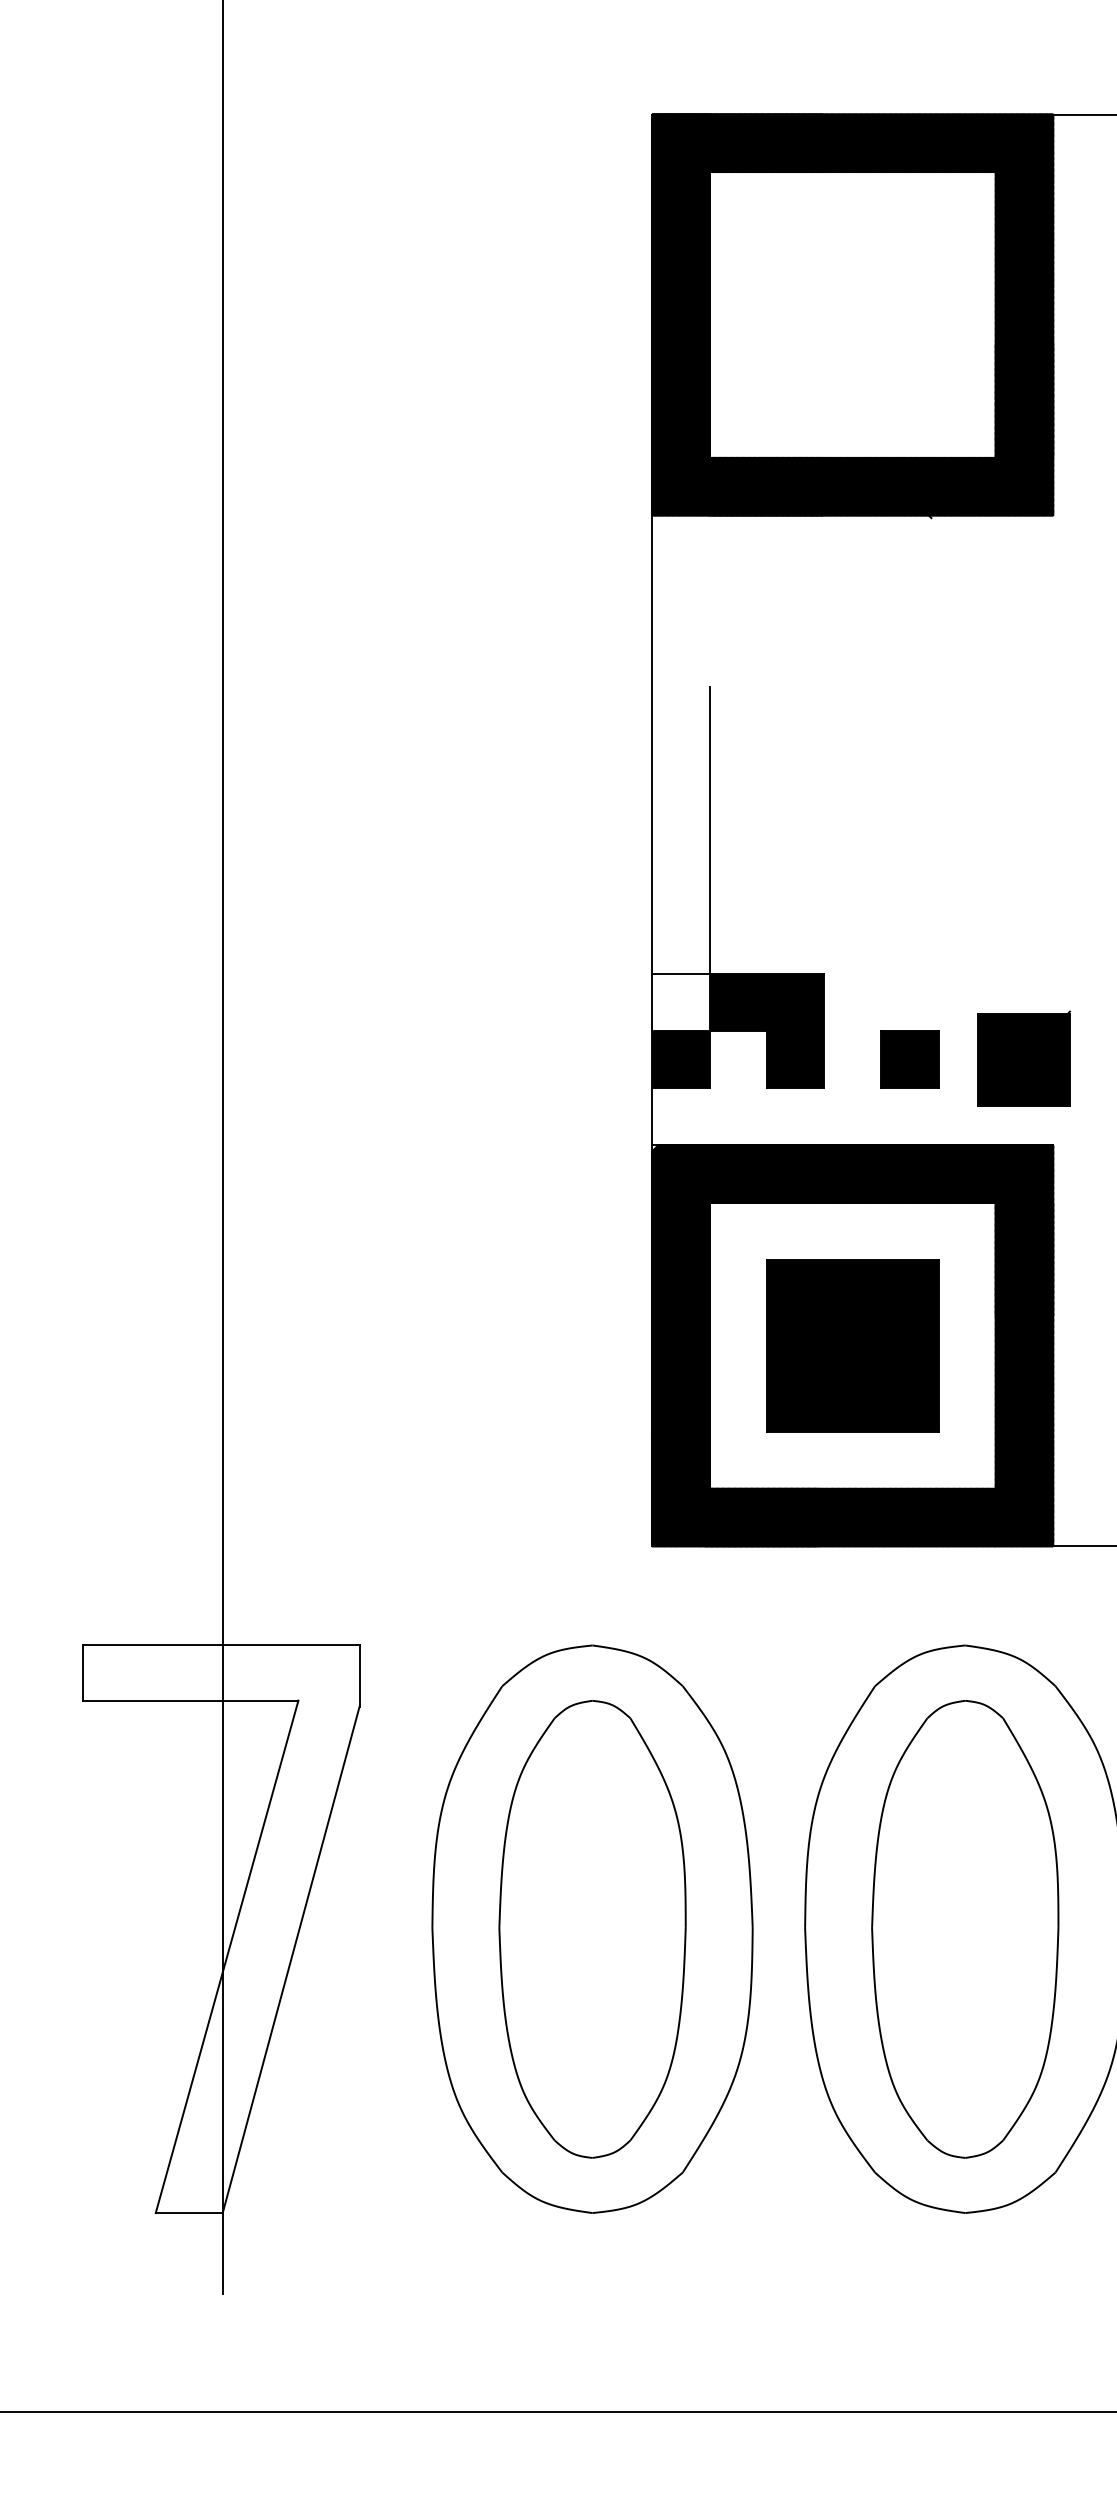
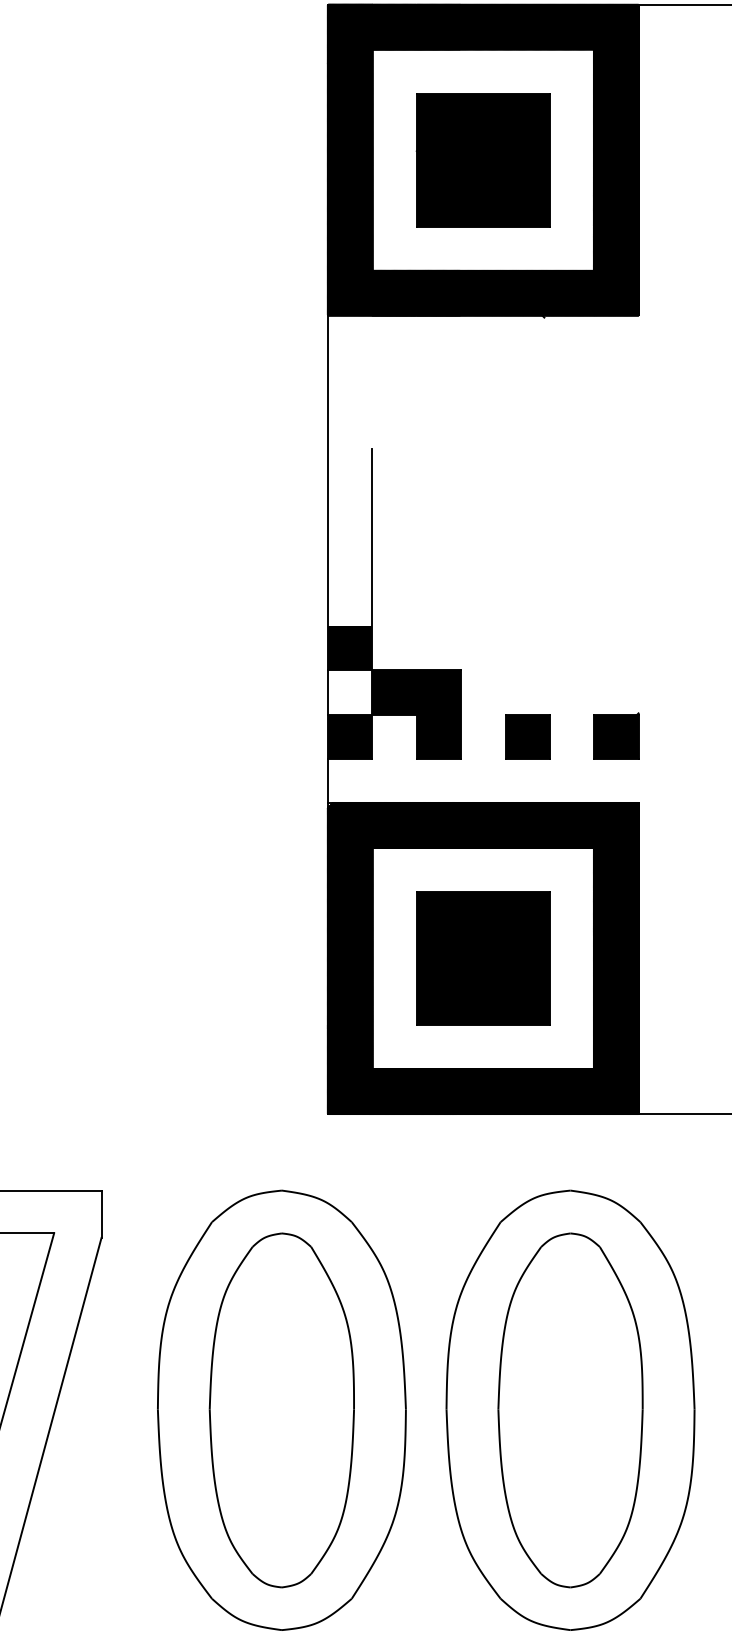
part: (852, 314) -> (483, 159), added
fill: (680, 944) -> (350, 647), added
part: (1024, 1058) -> (616, 736), size x0.62

